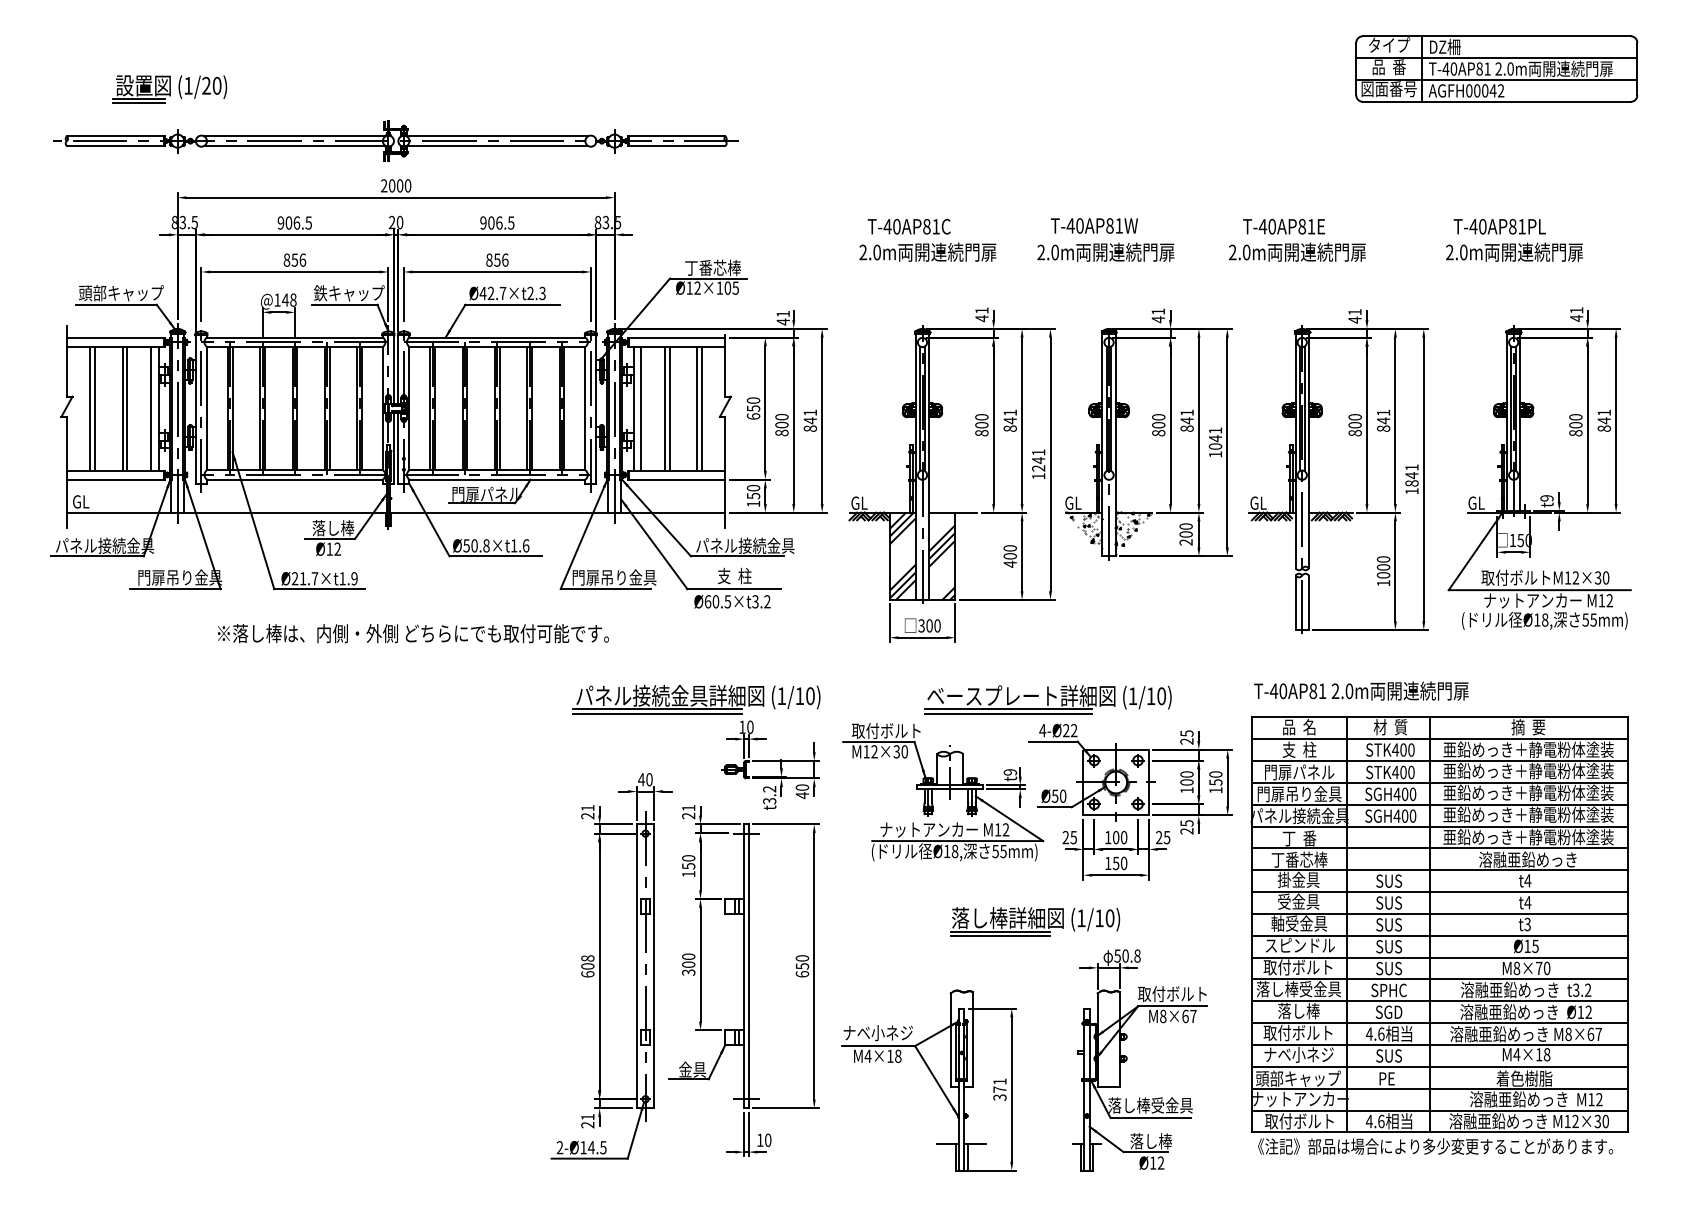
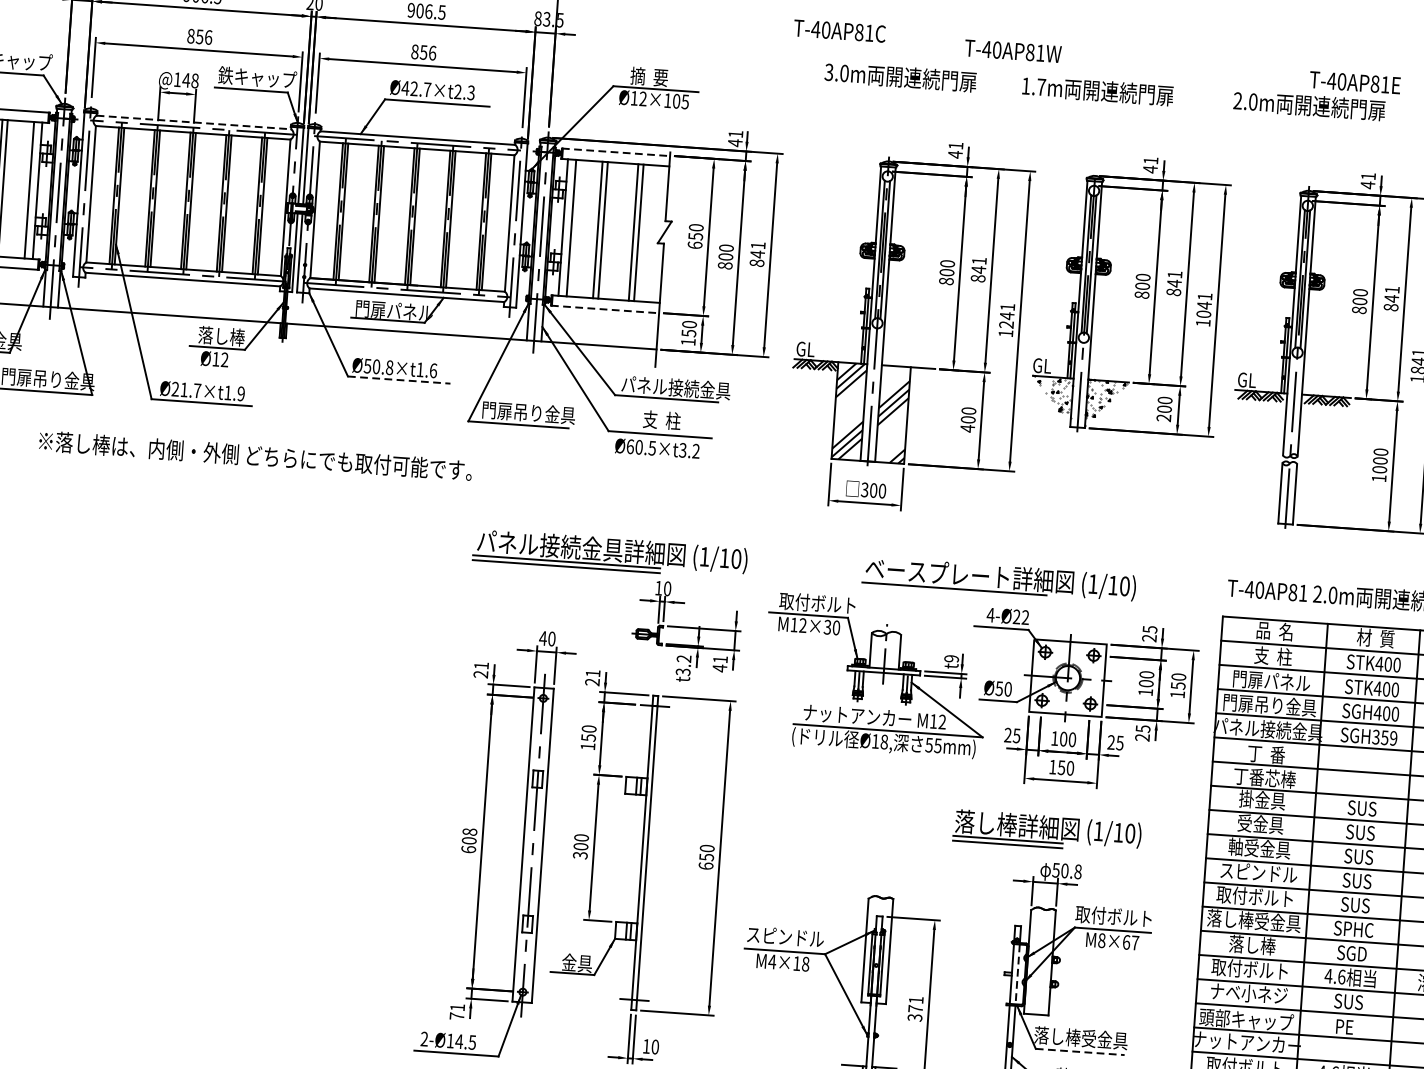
text: (1094, 225) -> (1013, 50), moved
text: (908, 226) -> (839, 30), moved
text: (1283, 226) -> (1354, 82), moved
text: (863, 252) -> (829, 72), 2.0m -> 3.0m
text: (1047, 252) -> (1032, 86), 2.0m -> 1.7m
text: (712, 267) -> (661, 77), 丁番芯棒 -> 摘  要
line: (294, 337) -> (193, 122), solid -> dashed
line: (676, 337) -> (616, 151), solid -> dashed
line: (676, 479) -> (605, 309), solid -> dashed
line: (496, 556) -> (399, 380), solid -> dashed
text: (413, 633) -> (255, 455), moved
line: (1008, 713) -> (954, 593), removed
text: (802, 787) -> (720, 659), 40 -> 41
text: (1404, 815) -> (1384, 737), SGH400 -> SGH359
part: (1035, 921) -> (1047, 831), moved
text: (877, 1033) -> (784, 937), ナベ小ネジ -> スピンドル
line: (1089, 1052) -> (1017, 974), solid -> dashed
line: (1151, 1117) -> (1081, 1051), solid -> dashed
text: (587, 1124) -> (456, 1015), 21 -> 71

